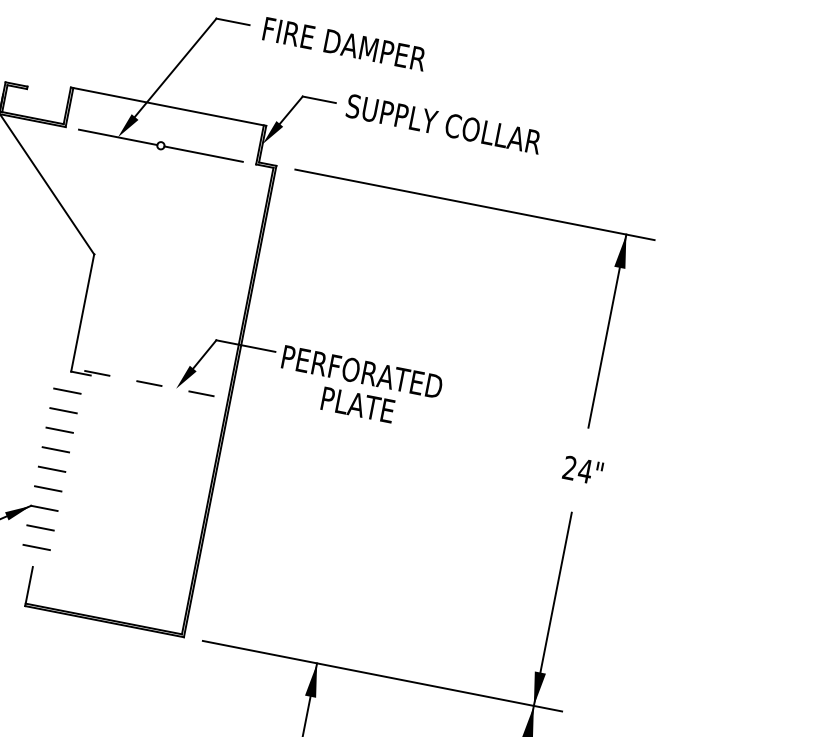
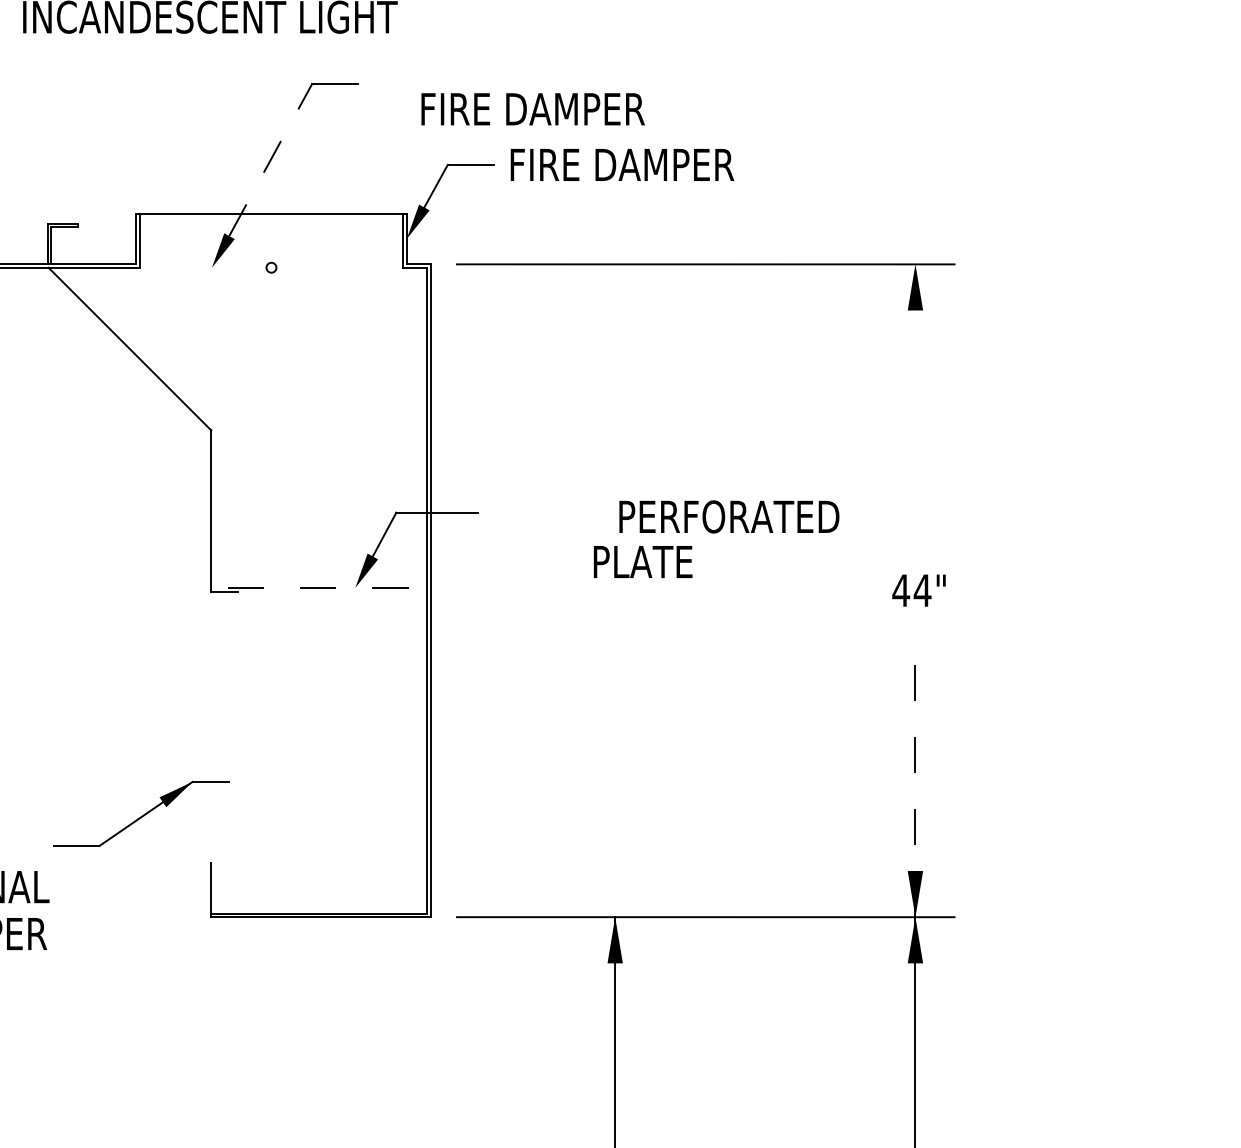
text: (344, 44) -> (532, 109), moved
line: (175, 67) -> (270, 159), solid -> dashed
text: (444, 123) -> (643, 164), SUPPLY COLLAR -> FIRE DAMPER
line: (118, 137) -> (212, 267), removed
line: (203, 153) -> (330, 267), removed
line: (607, 330) -> (915, 397), removed
text: (362, 371) -> (729, 516), moved
line: (67, 391) -> (210, 619), removed
text: (358, 404) -> (643, 561), moved
line: (63, 410) -> (210, 646), removed
line: (59, 430) -> (210, 673), removed
line: (55, 449) -> (210, 700), removed
text: (570, 468) -> (901, 590), 24" -> 44"
line: (51, 469) -> (210, 727), removed
line: (47, 488) -> (210, 754), removed
line: (40, 527) -> (210, 808), removed
line: (36, 547) -> (210, 835), removed
line: (552, 609) -> (915, 783), solid -> dashed

